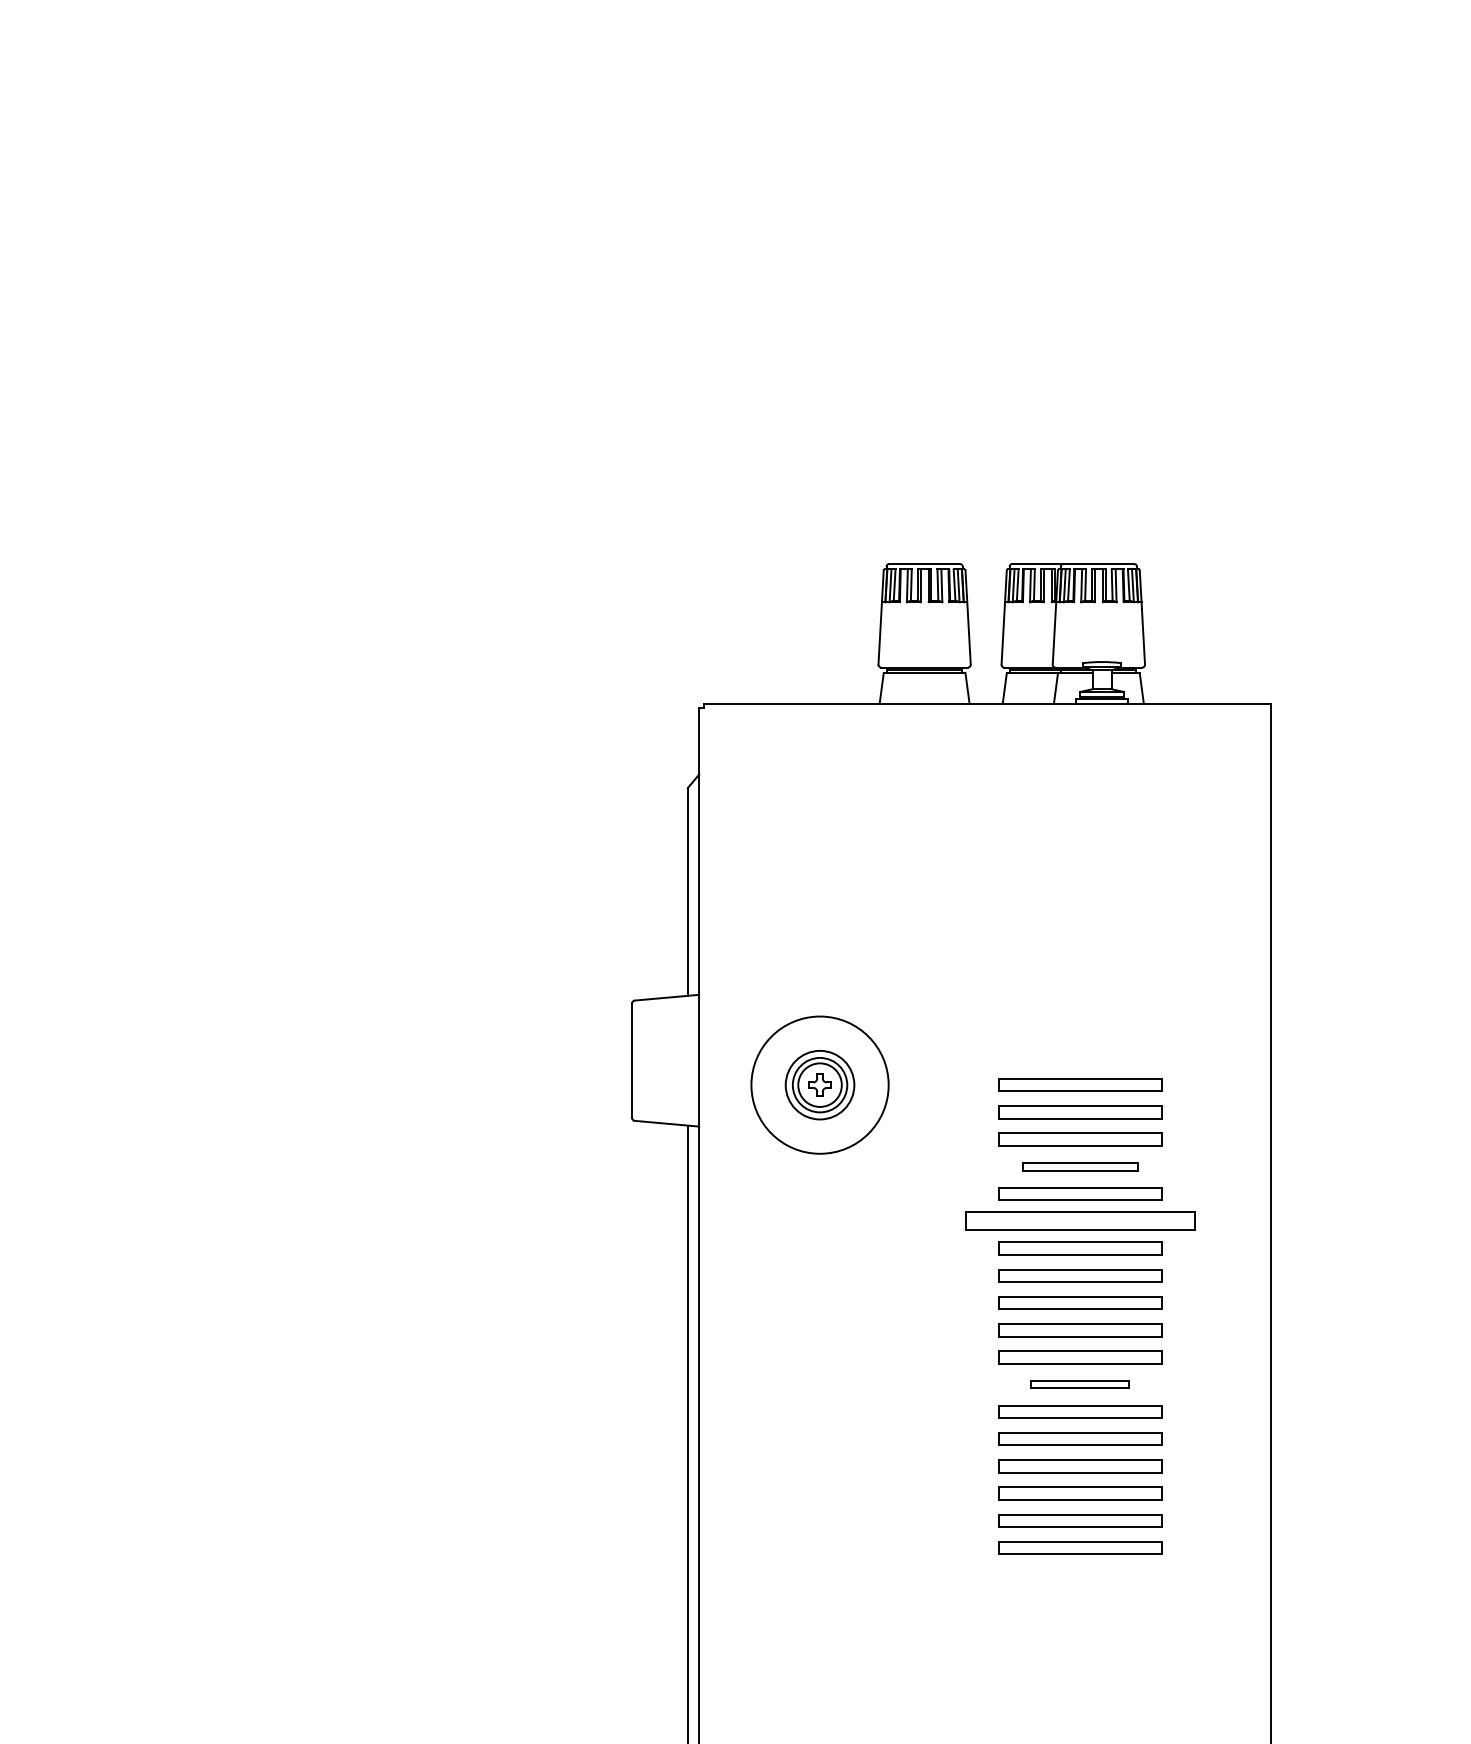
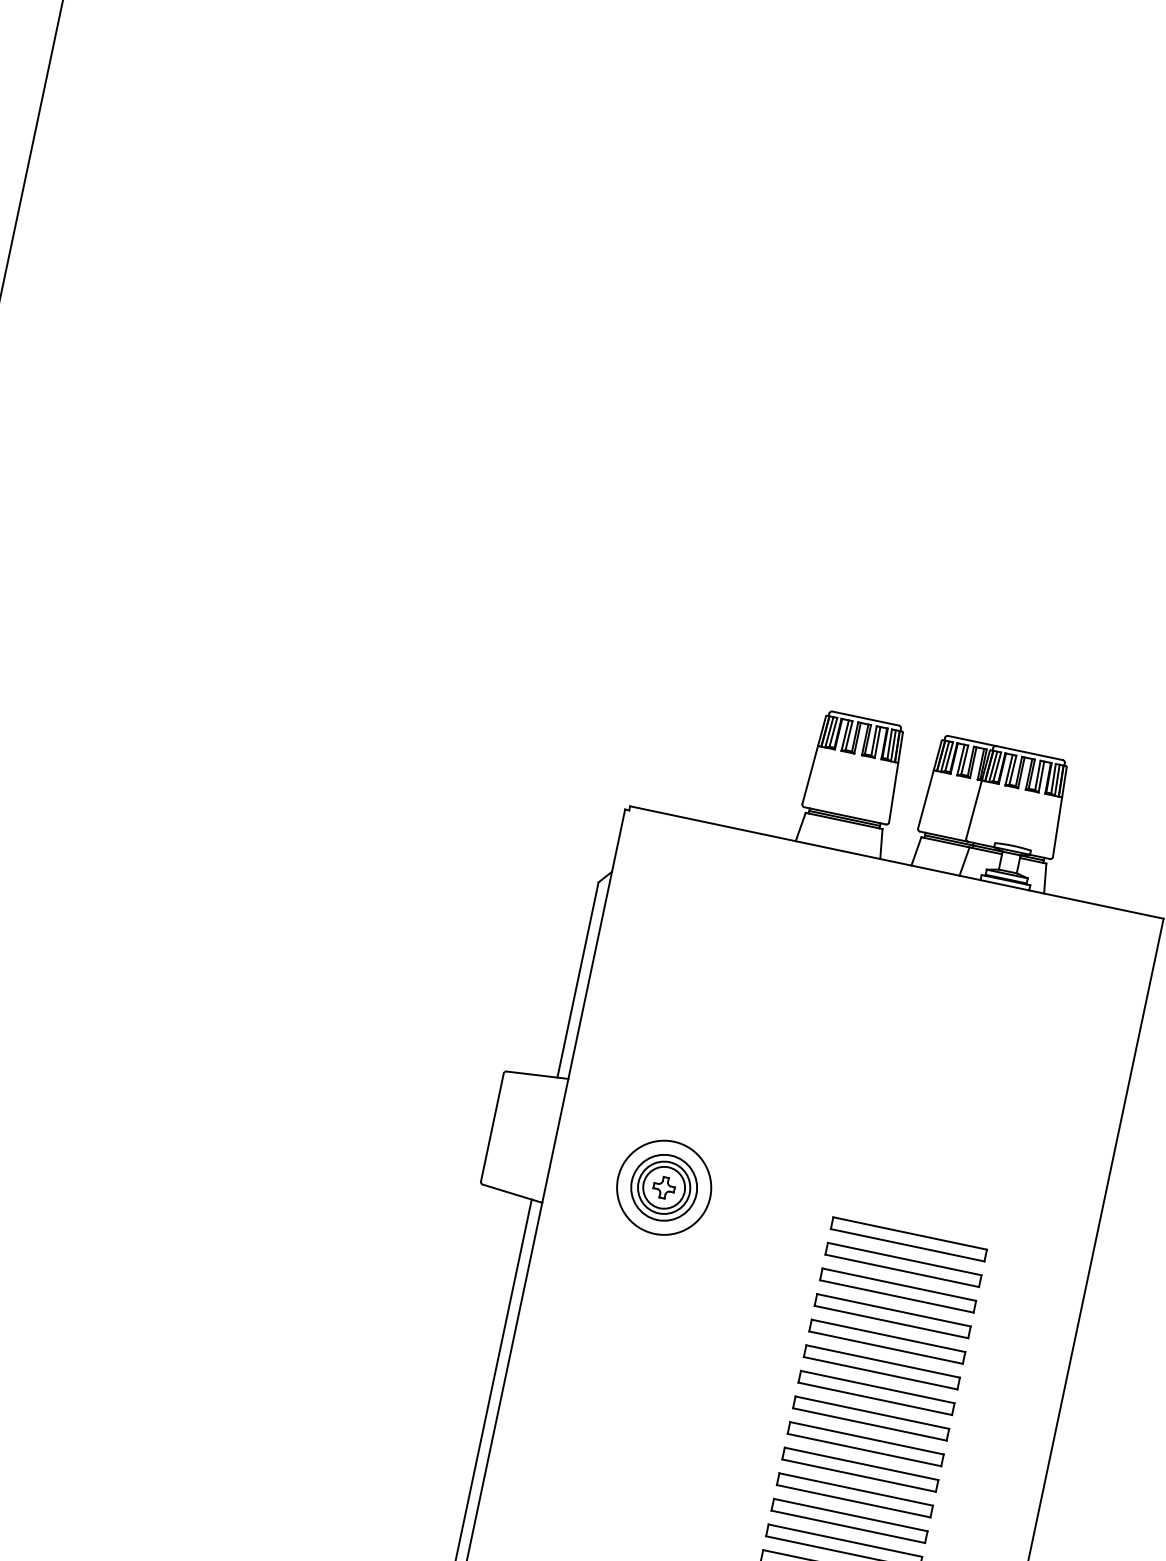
circle: (820, 1085) -> (664, 1188), size x0.71
part: (1080, 1166) -> (892, 1315), size x1.43
part: (1080, 1221) -> (882, 1367), size x0.71
part: (1080, 1384) -> (849, 1520), size x1.67

